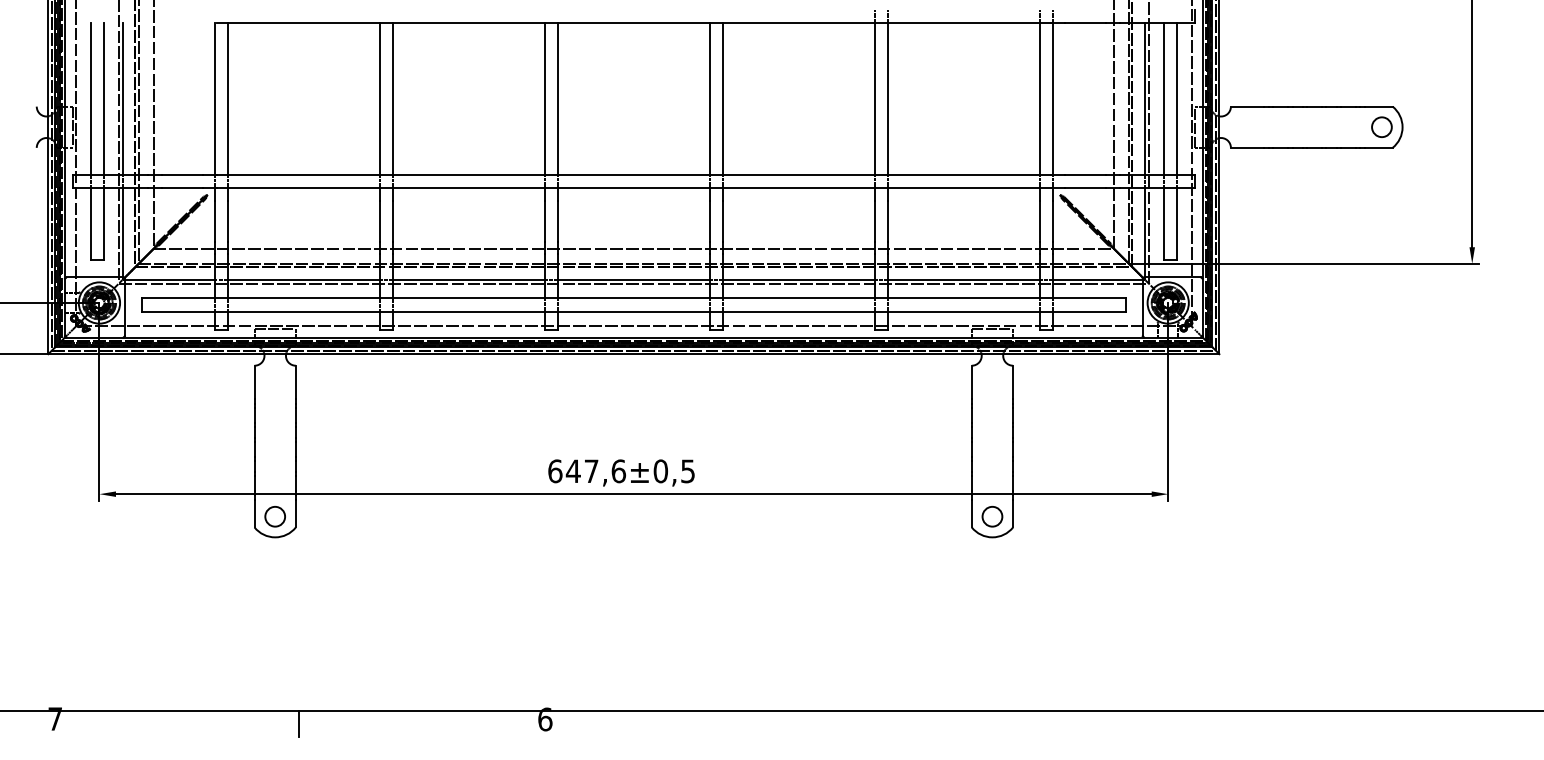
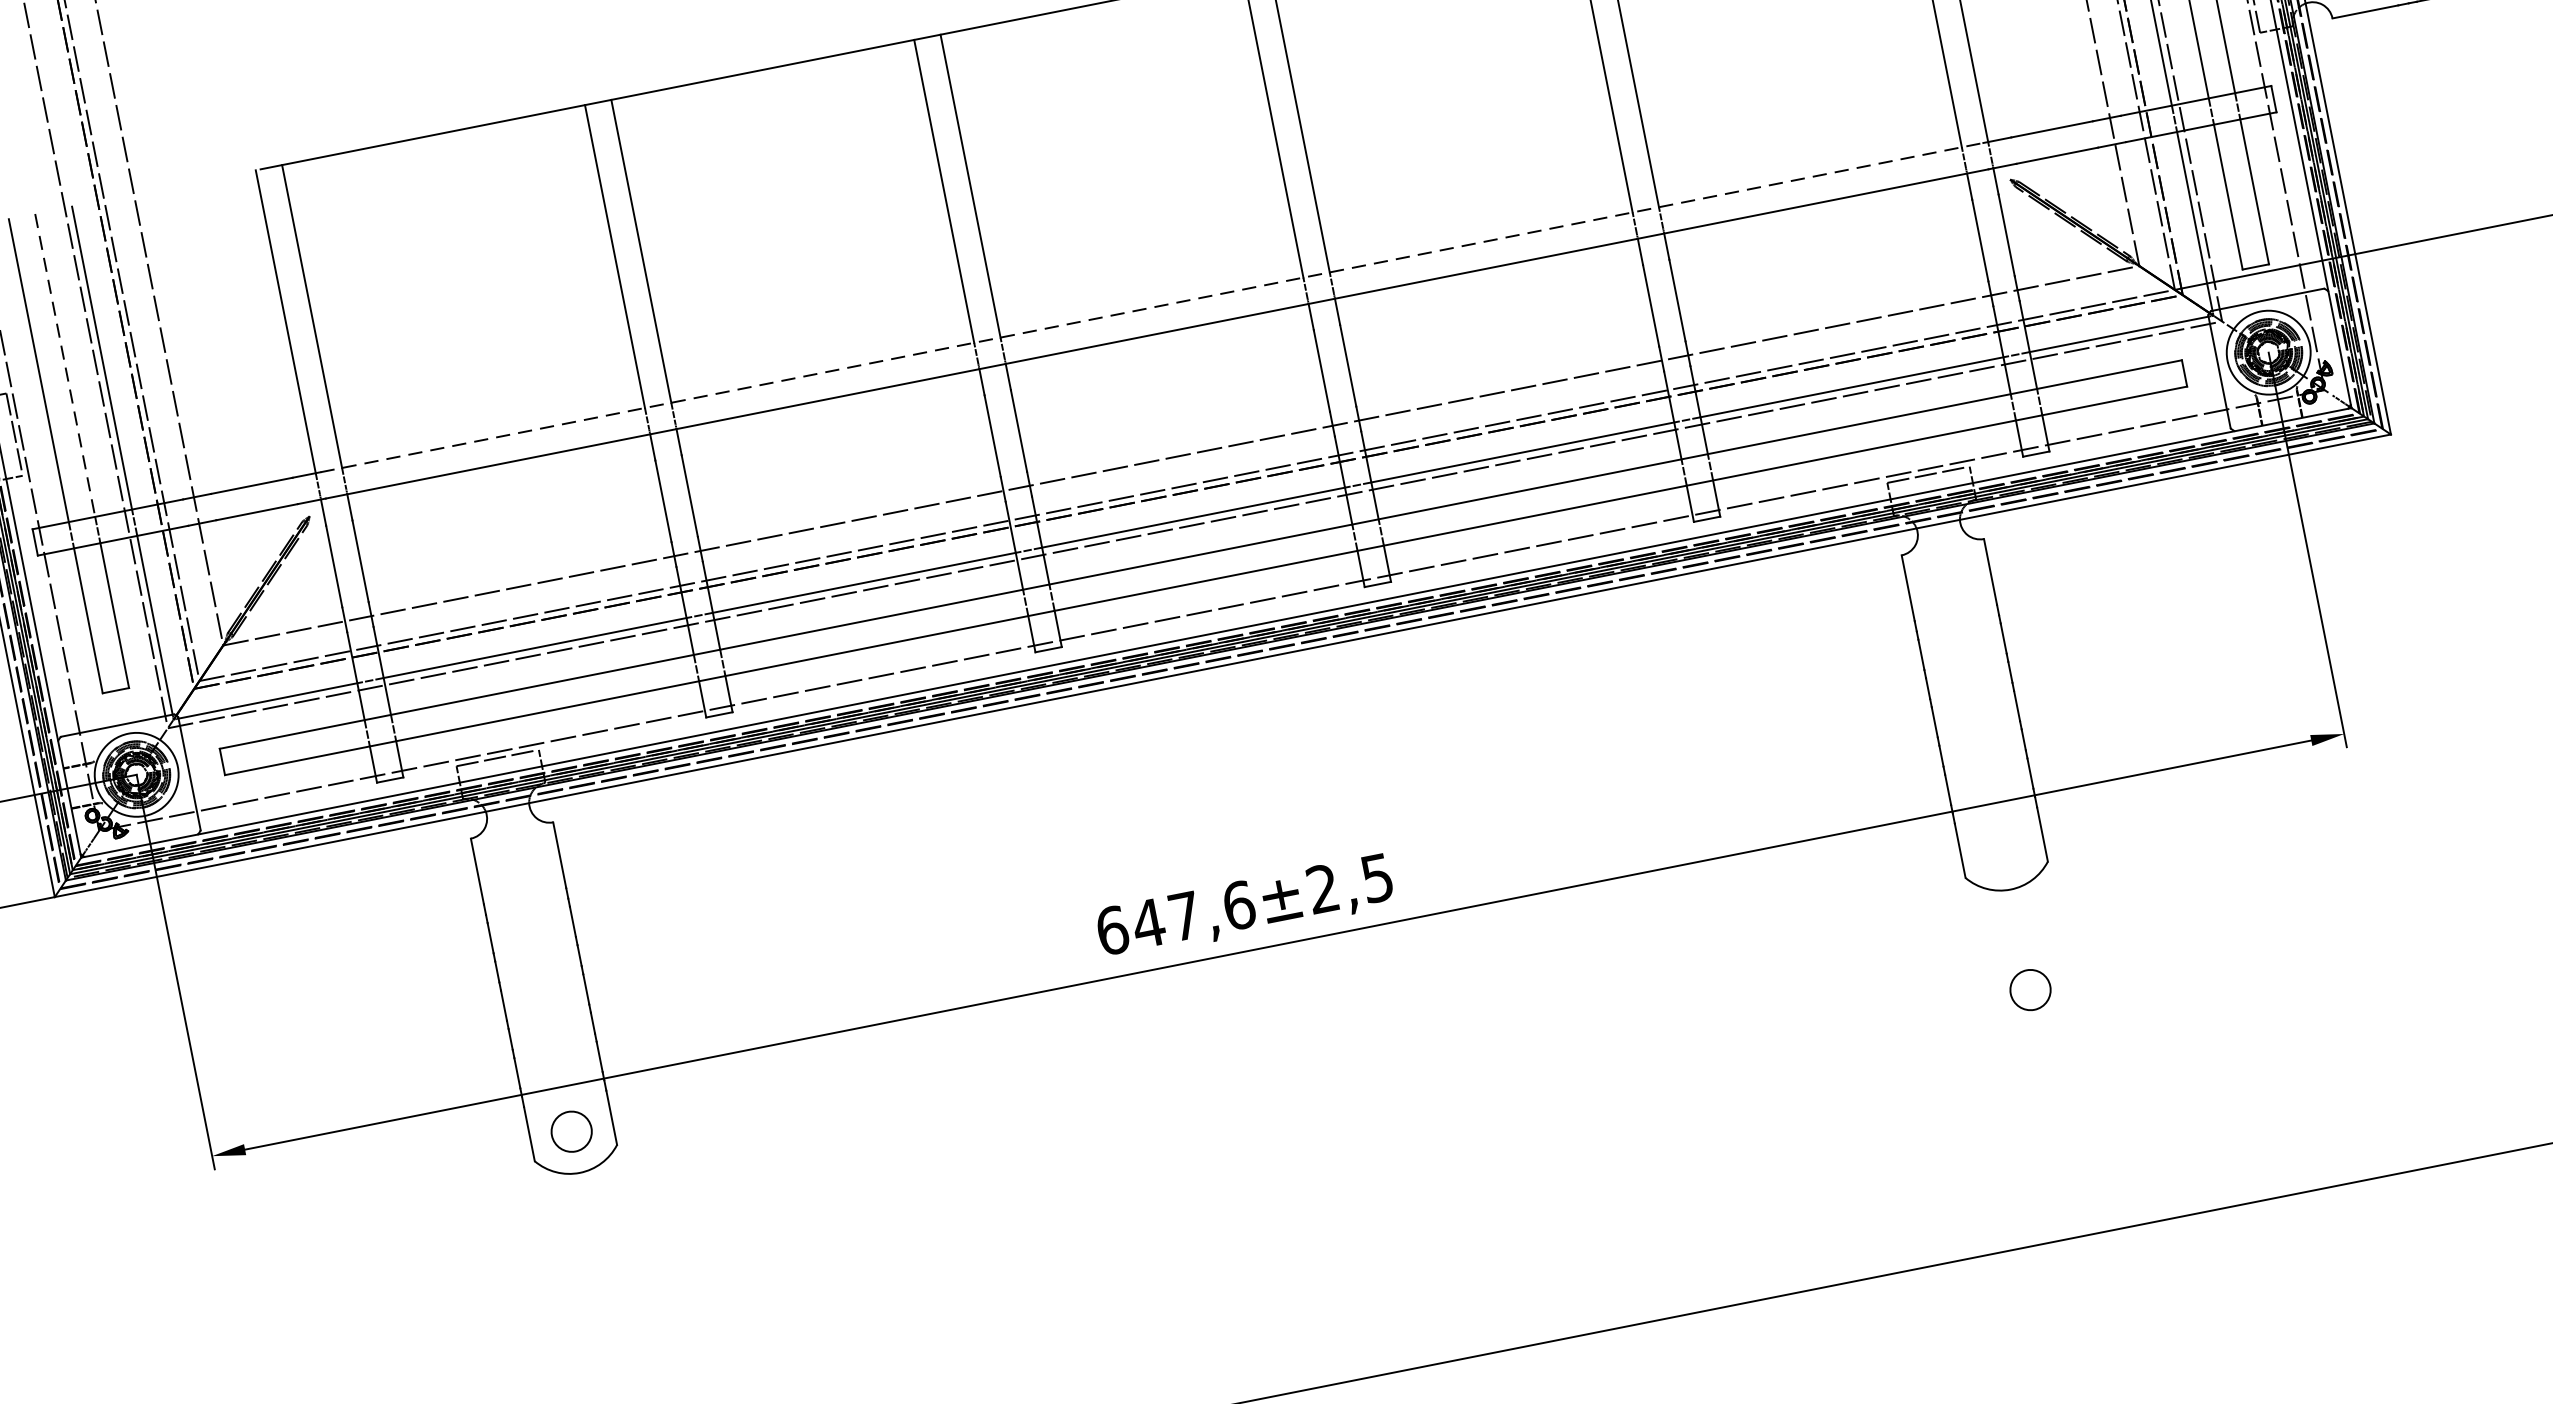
line: (104, 98) -> (65, 364), solid -> dashed
line: (633, 174) -> (1151, 307), solid -> dashed
text: (660, 471) -> (1322, 889), ±0,5 -> ±2,5
circle: (992, 516) -> (2030, 989), moved

